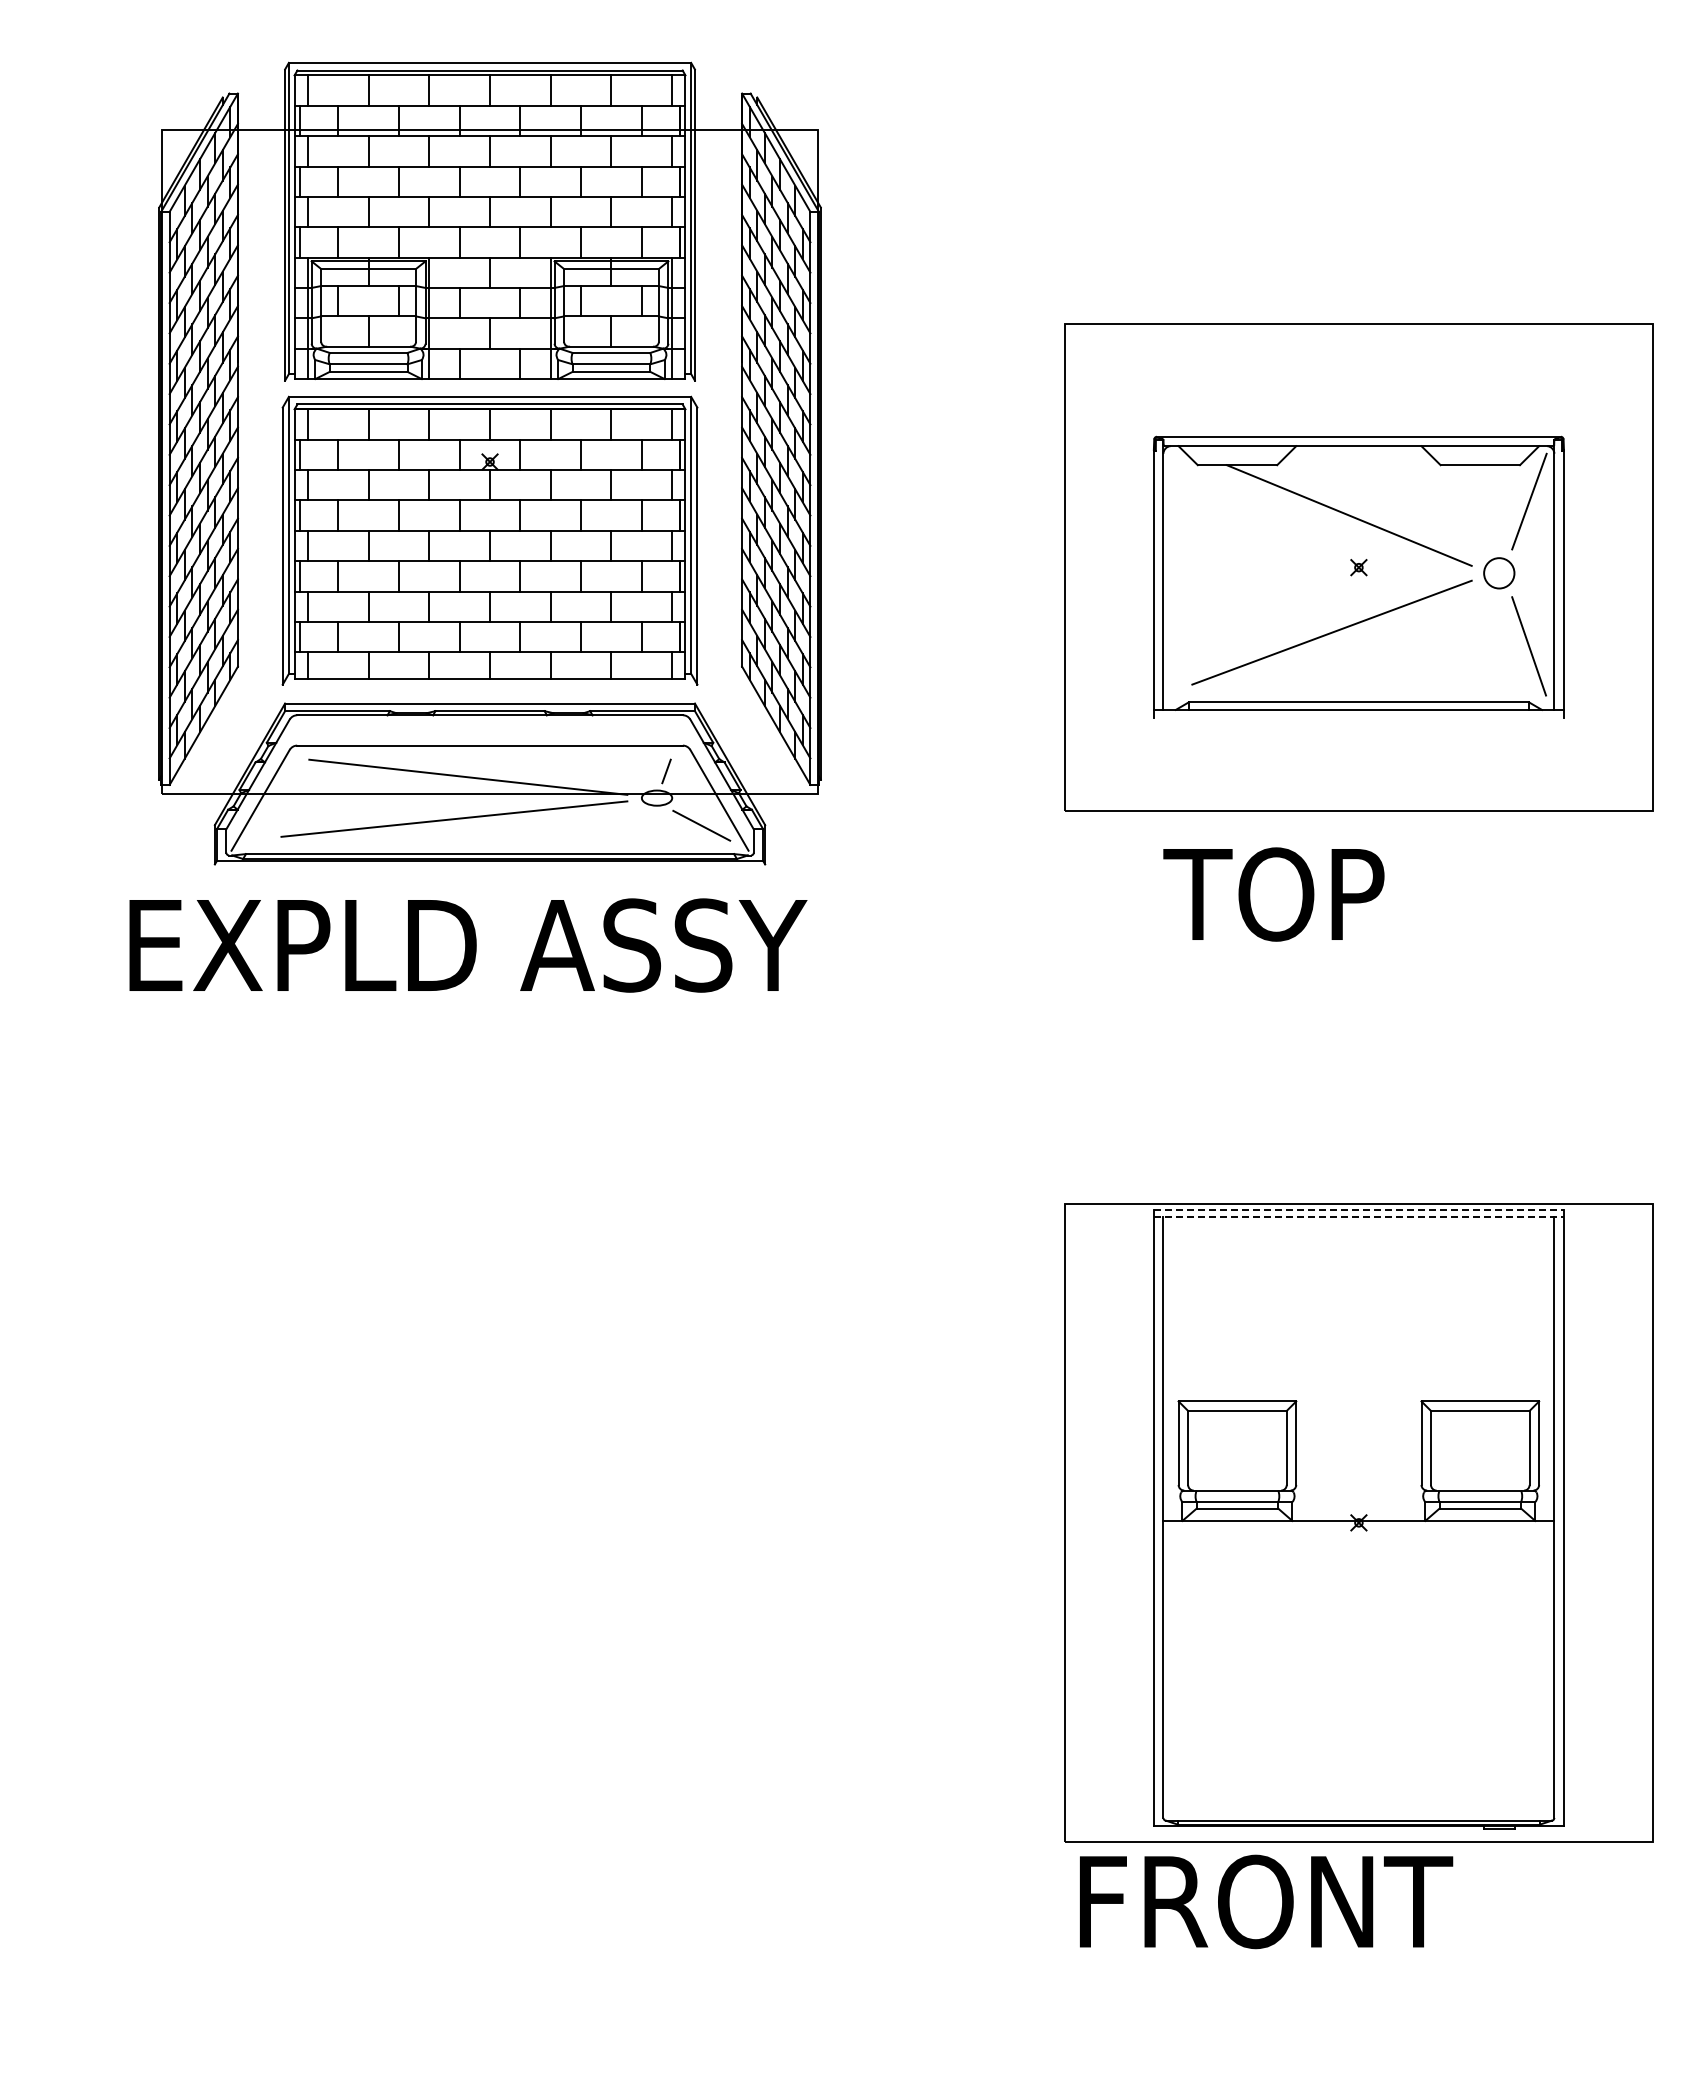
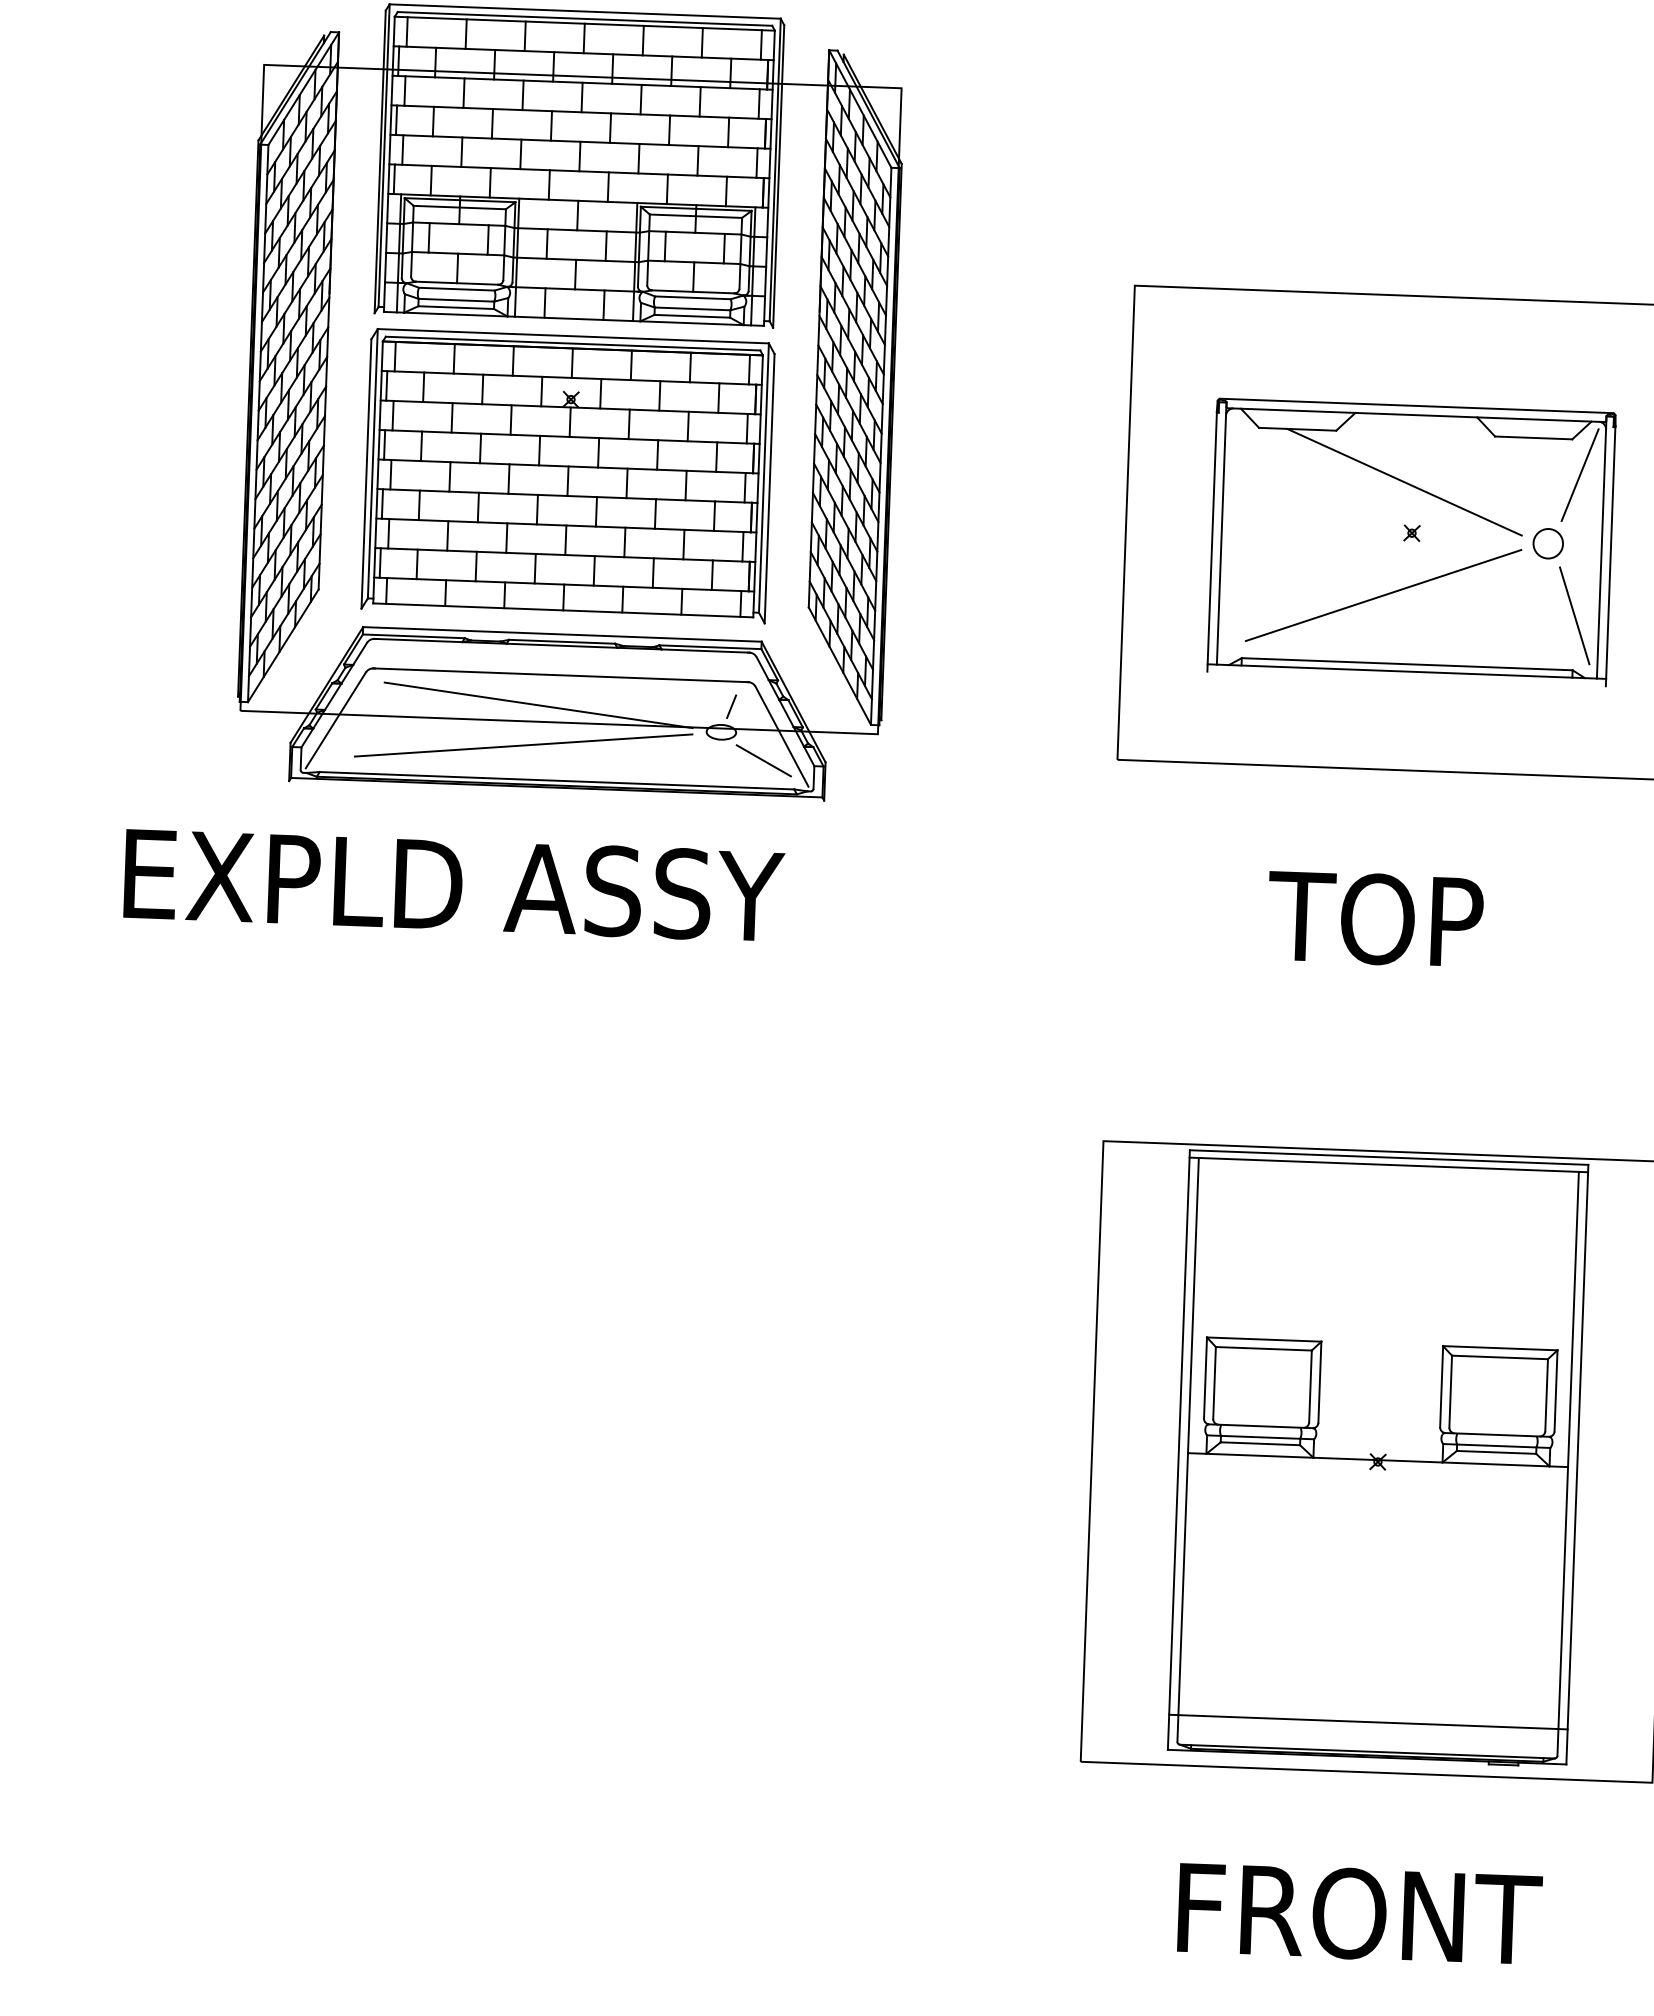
text: (1273, 894) -> (1375, 919), moved
text: (468, 945) -> (454, 885), moved
line: (1358, 1209) -> (1388, 1157), dashed -> solid
line: (1358, 1217) -> (1388, 1165), dashed -> solid
line: (1358, 1790) -> (1368, 1722), added
text: (1266, 1901) -> (1360, 1913), moved

